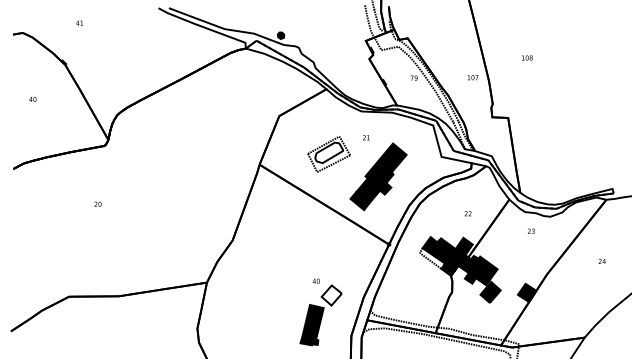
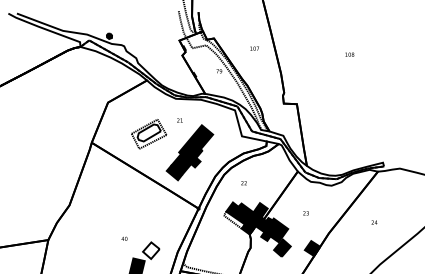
text: (527, 57) -> (349, 54), moved
text: (472, 77) -> (254, 48), moved
text: (467, 213) -> (243, 183), moved
text: (530, 230) -> (305, 212), moved
text: (315, 280) -> (123, 238), moved

